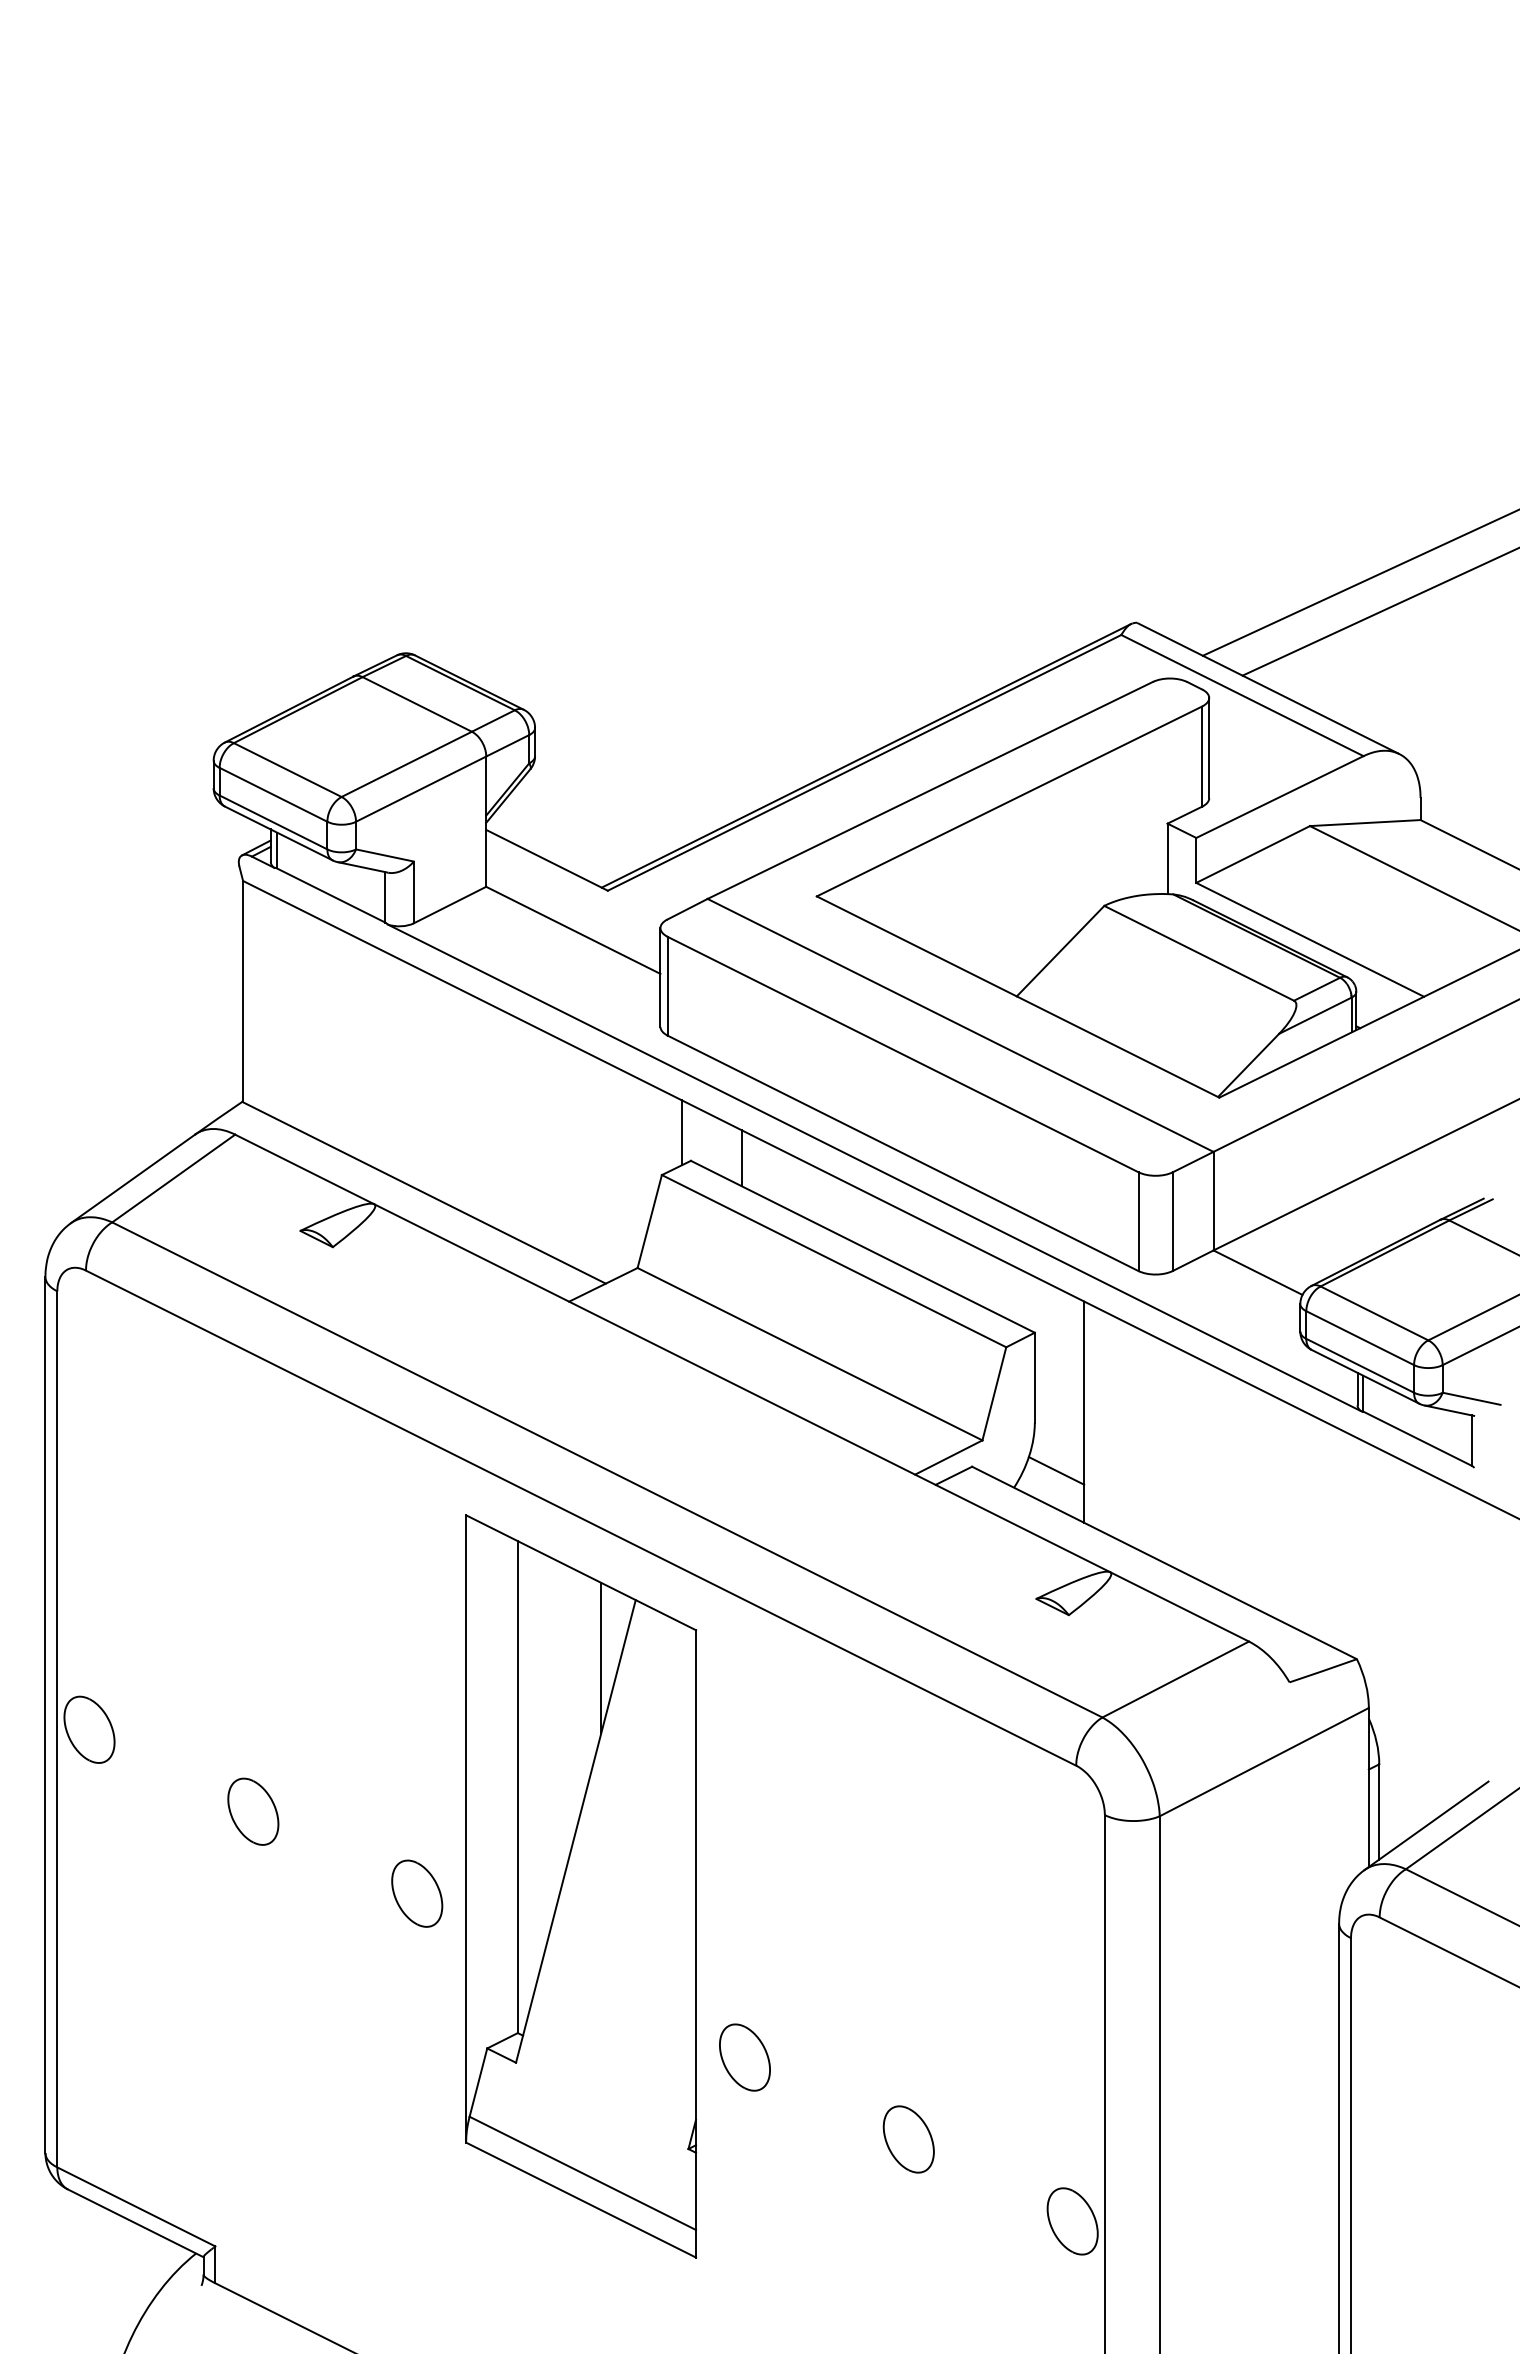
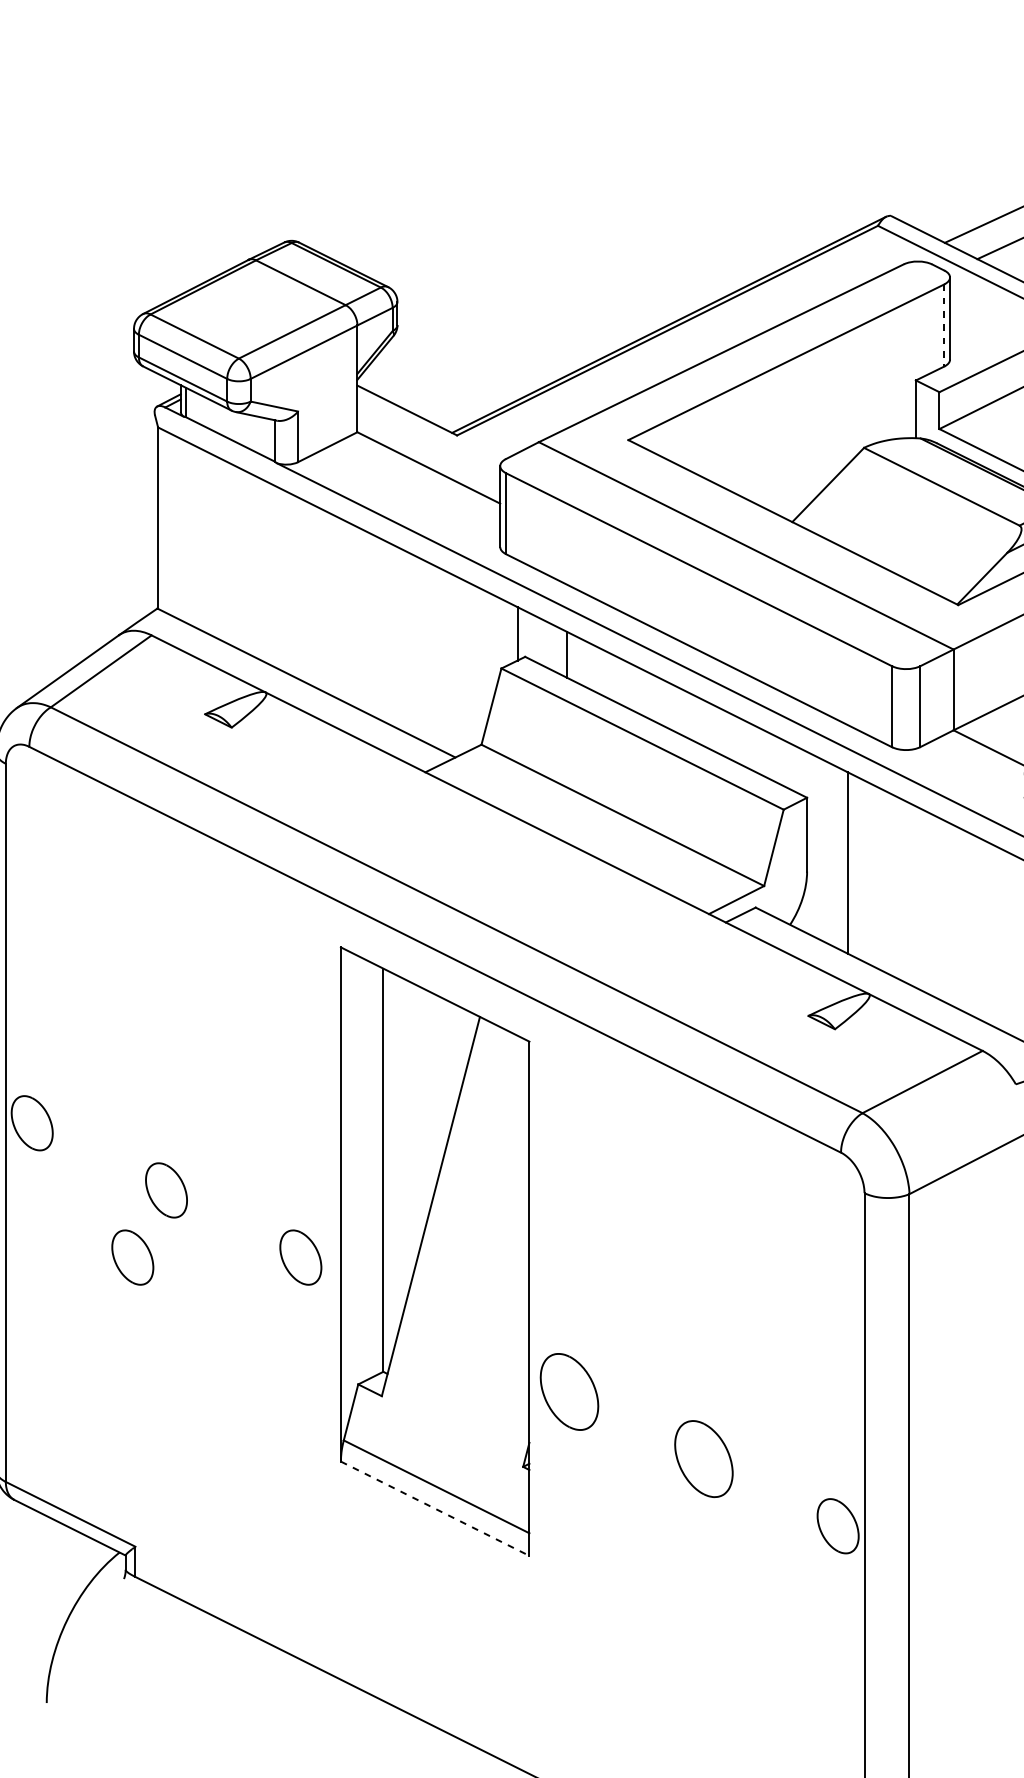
line: (1202, 757) -> (944, 326), solid -> dashed
line: (1056, 1470) -> (824, 910), removed
line: (601, 1657) -> (451, 1063), removed
part: (212, 1893) -> (133, 1257), added
part: (744, 2057) -> (569, 1391), size x1.4
part: (908, 2139) -> (703, 1459), size x1.4
line: (581, 2200) -> (435, 1509), solid -> dashed

